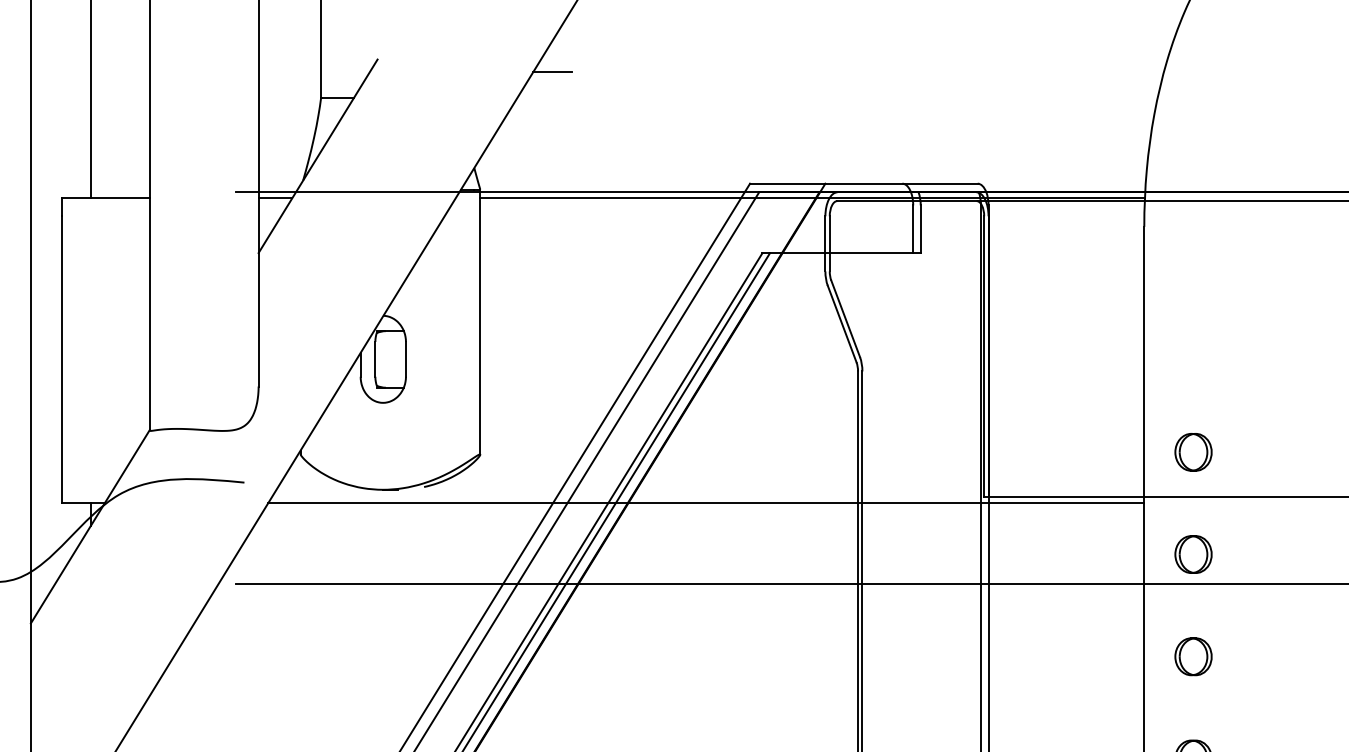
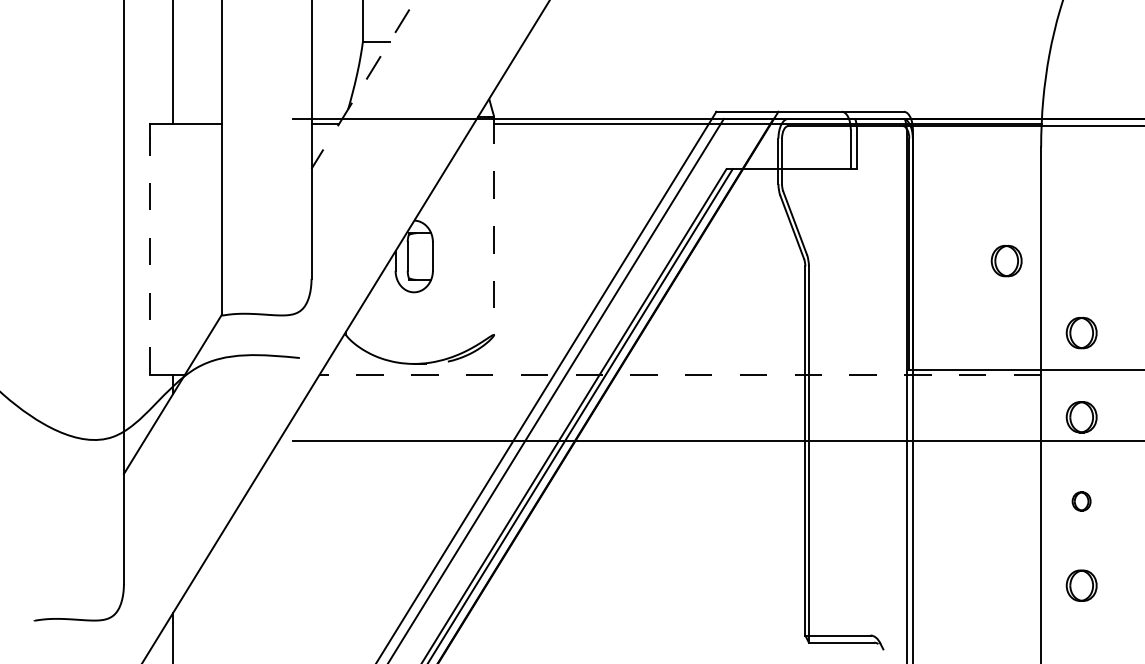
line: (552, 72) -> (553, 20), removed
line: (318, 156) -> (360, 89), solid -> dashed
line: (480, 322) -> (494, 226), solid -> dashed
line: (61, 359) -> (149, 256), solid -> dashed
part: (1102, 364) -> (1006, 260), added
line: (706, 502) -> (680, 374), solid -> dashed
part: (1193, 656) -> (1081, 501), size x0.6

